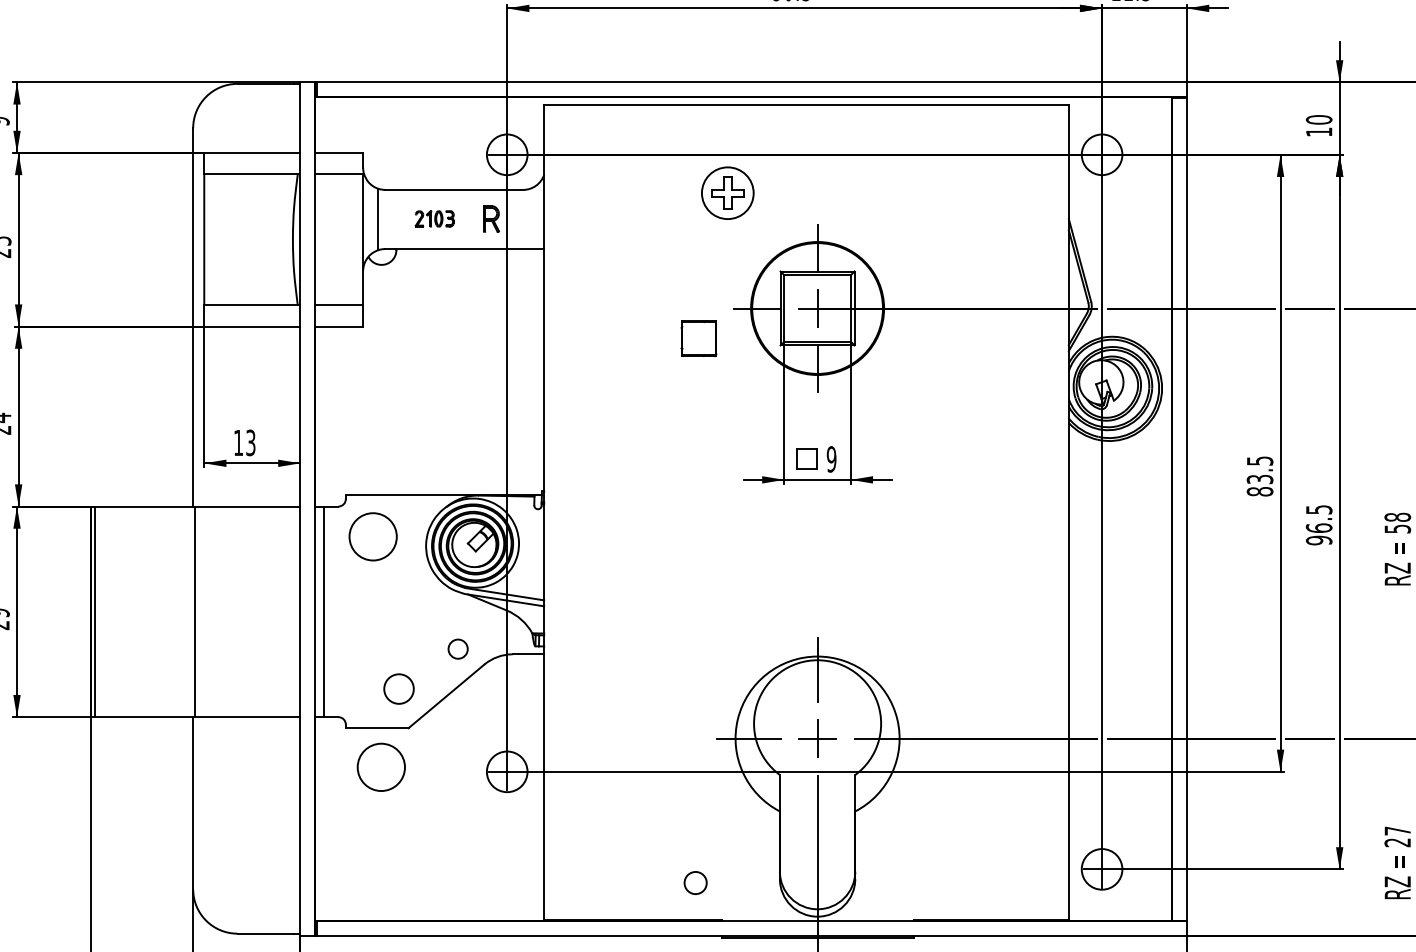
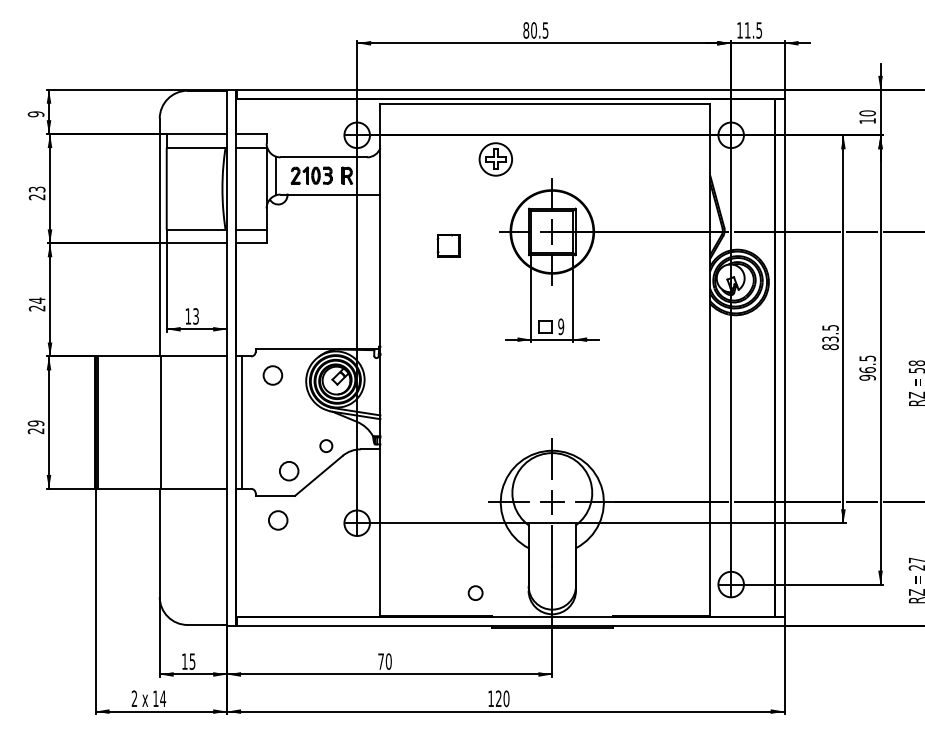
part: (434, 218) -> (311, 175), size x1.67
part: (698, 338) -> (448, 245), moved
circle: (372, 536) -> (272, 375), size x0.62
circle: (382, 767) -> (278, 520), size x0.62

